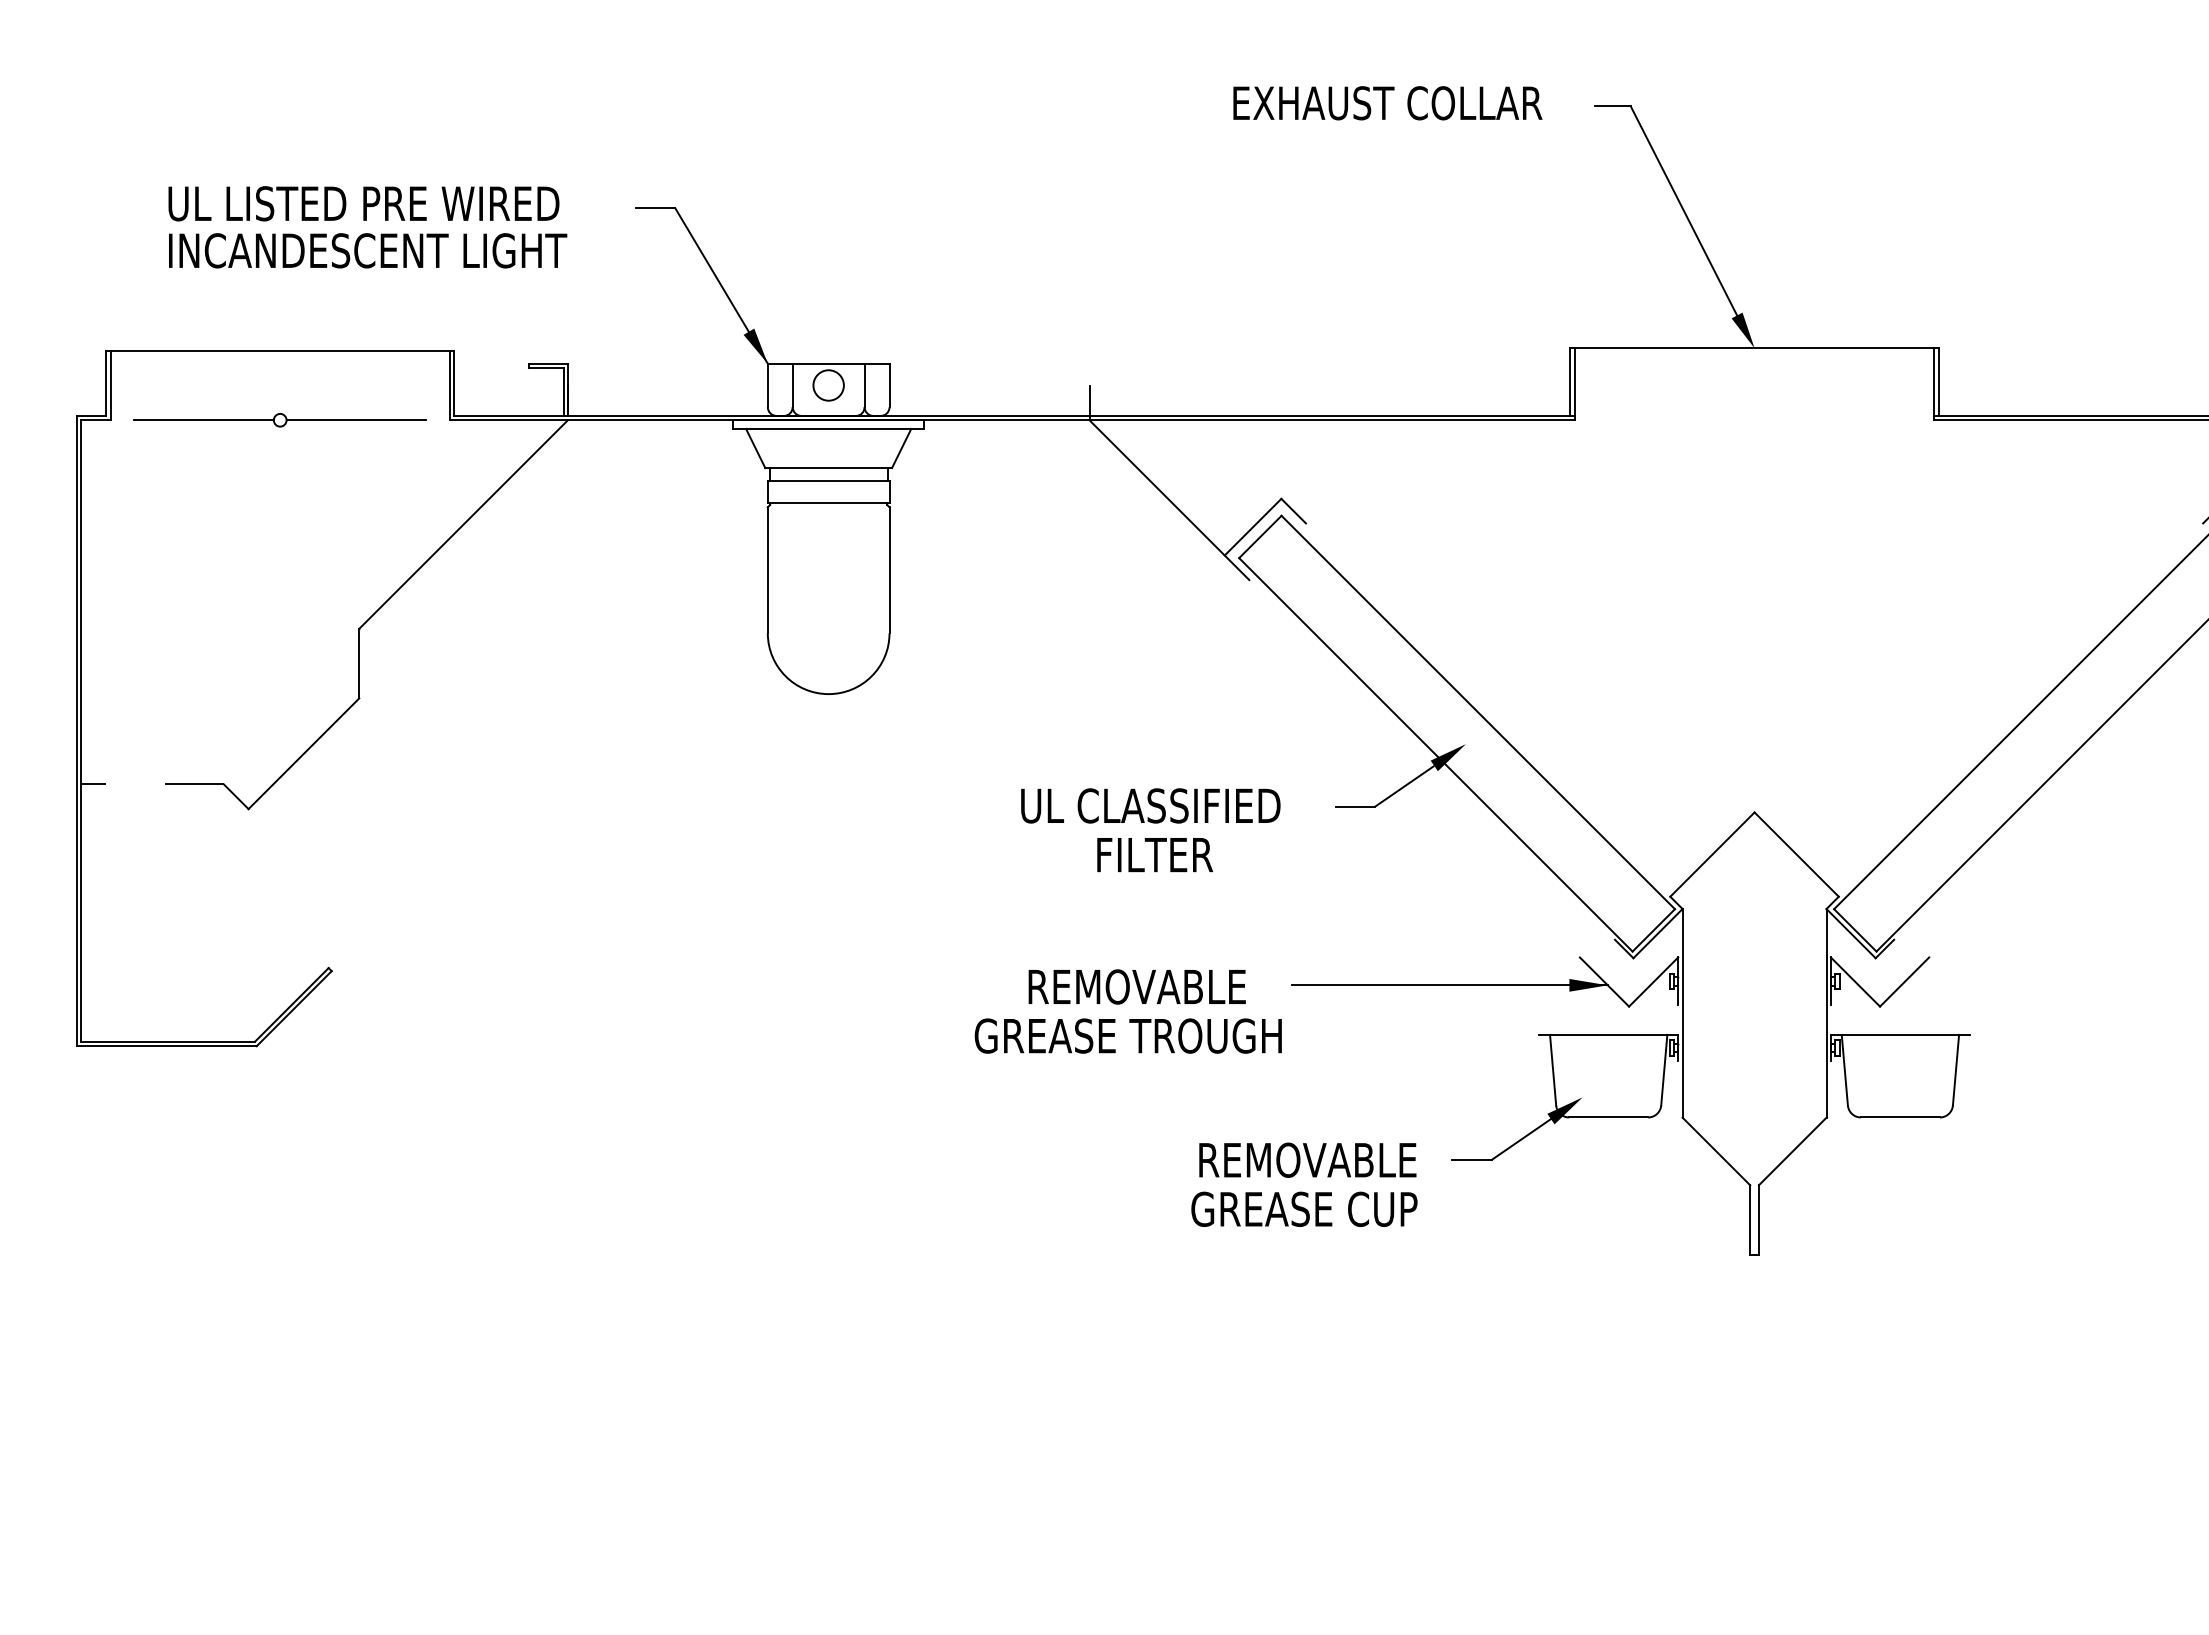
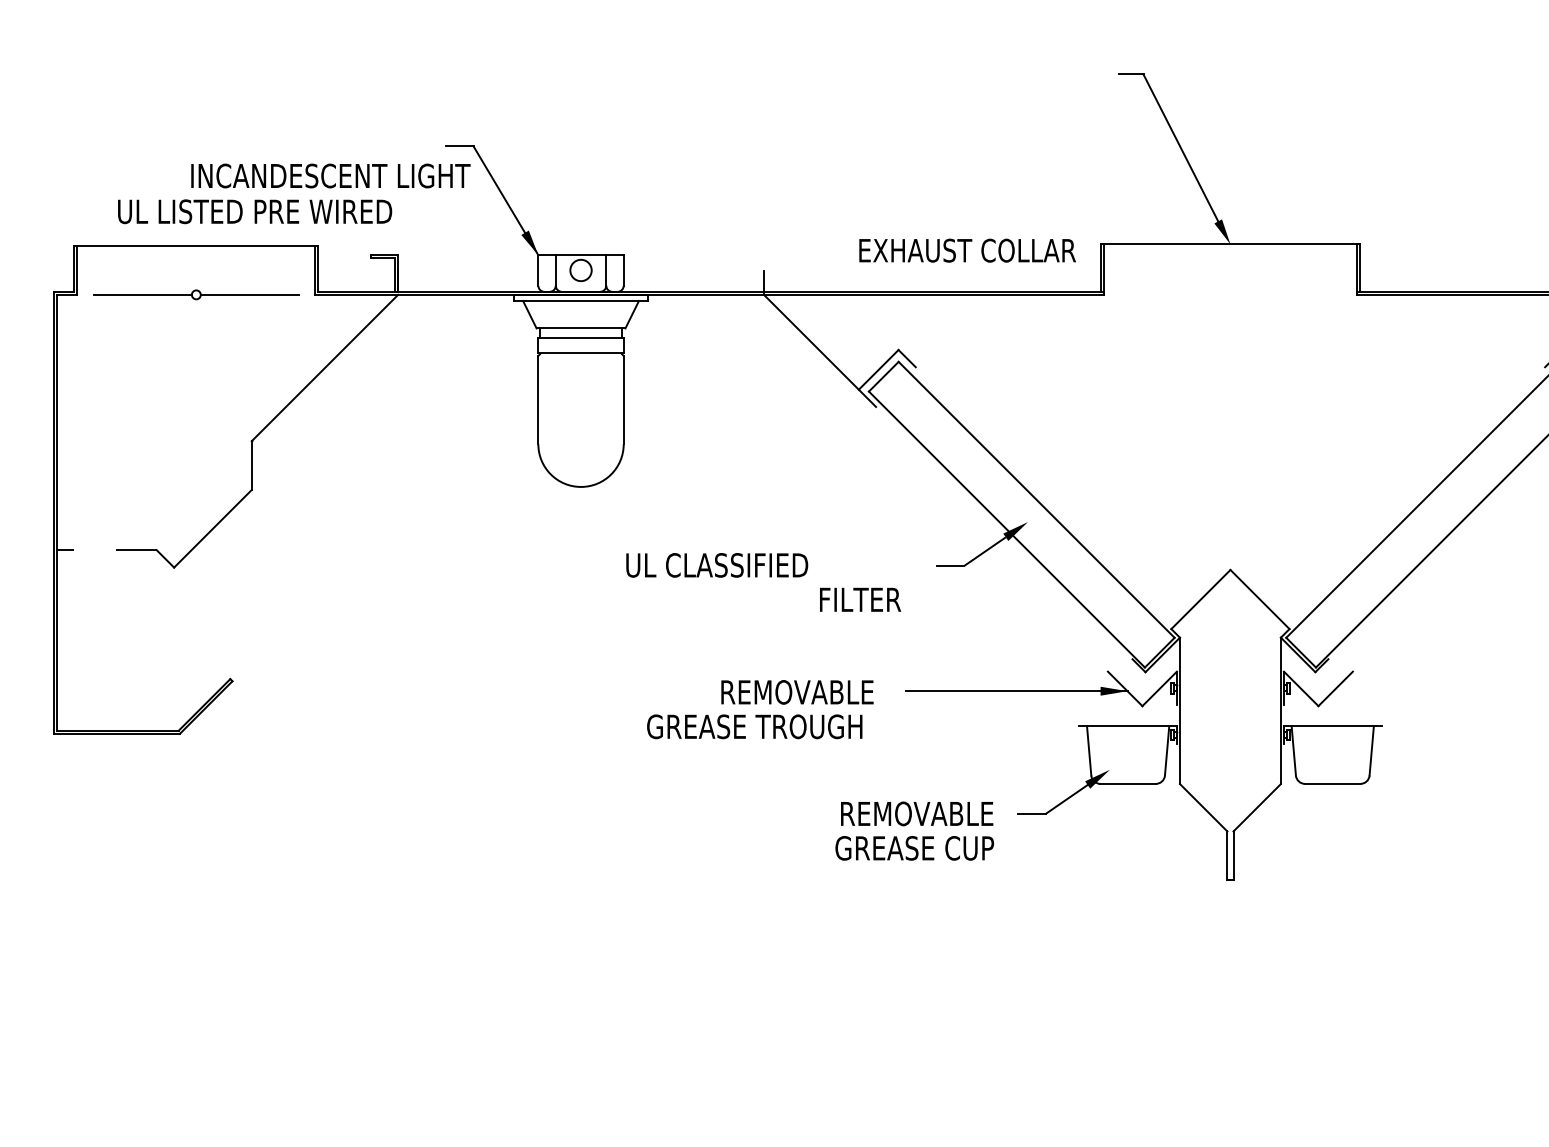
text: (1387, 103) -> (967, 250), moved
text: (363, 203) -> (254, 211), moved
text: (368, 250) -> (331, 175), moved
text: (1150, 805) -> (716, 565), moved
text: (1155, 855) -> (860, 600), moved
text: (1127, 1035) -> (754, 726), moved

